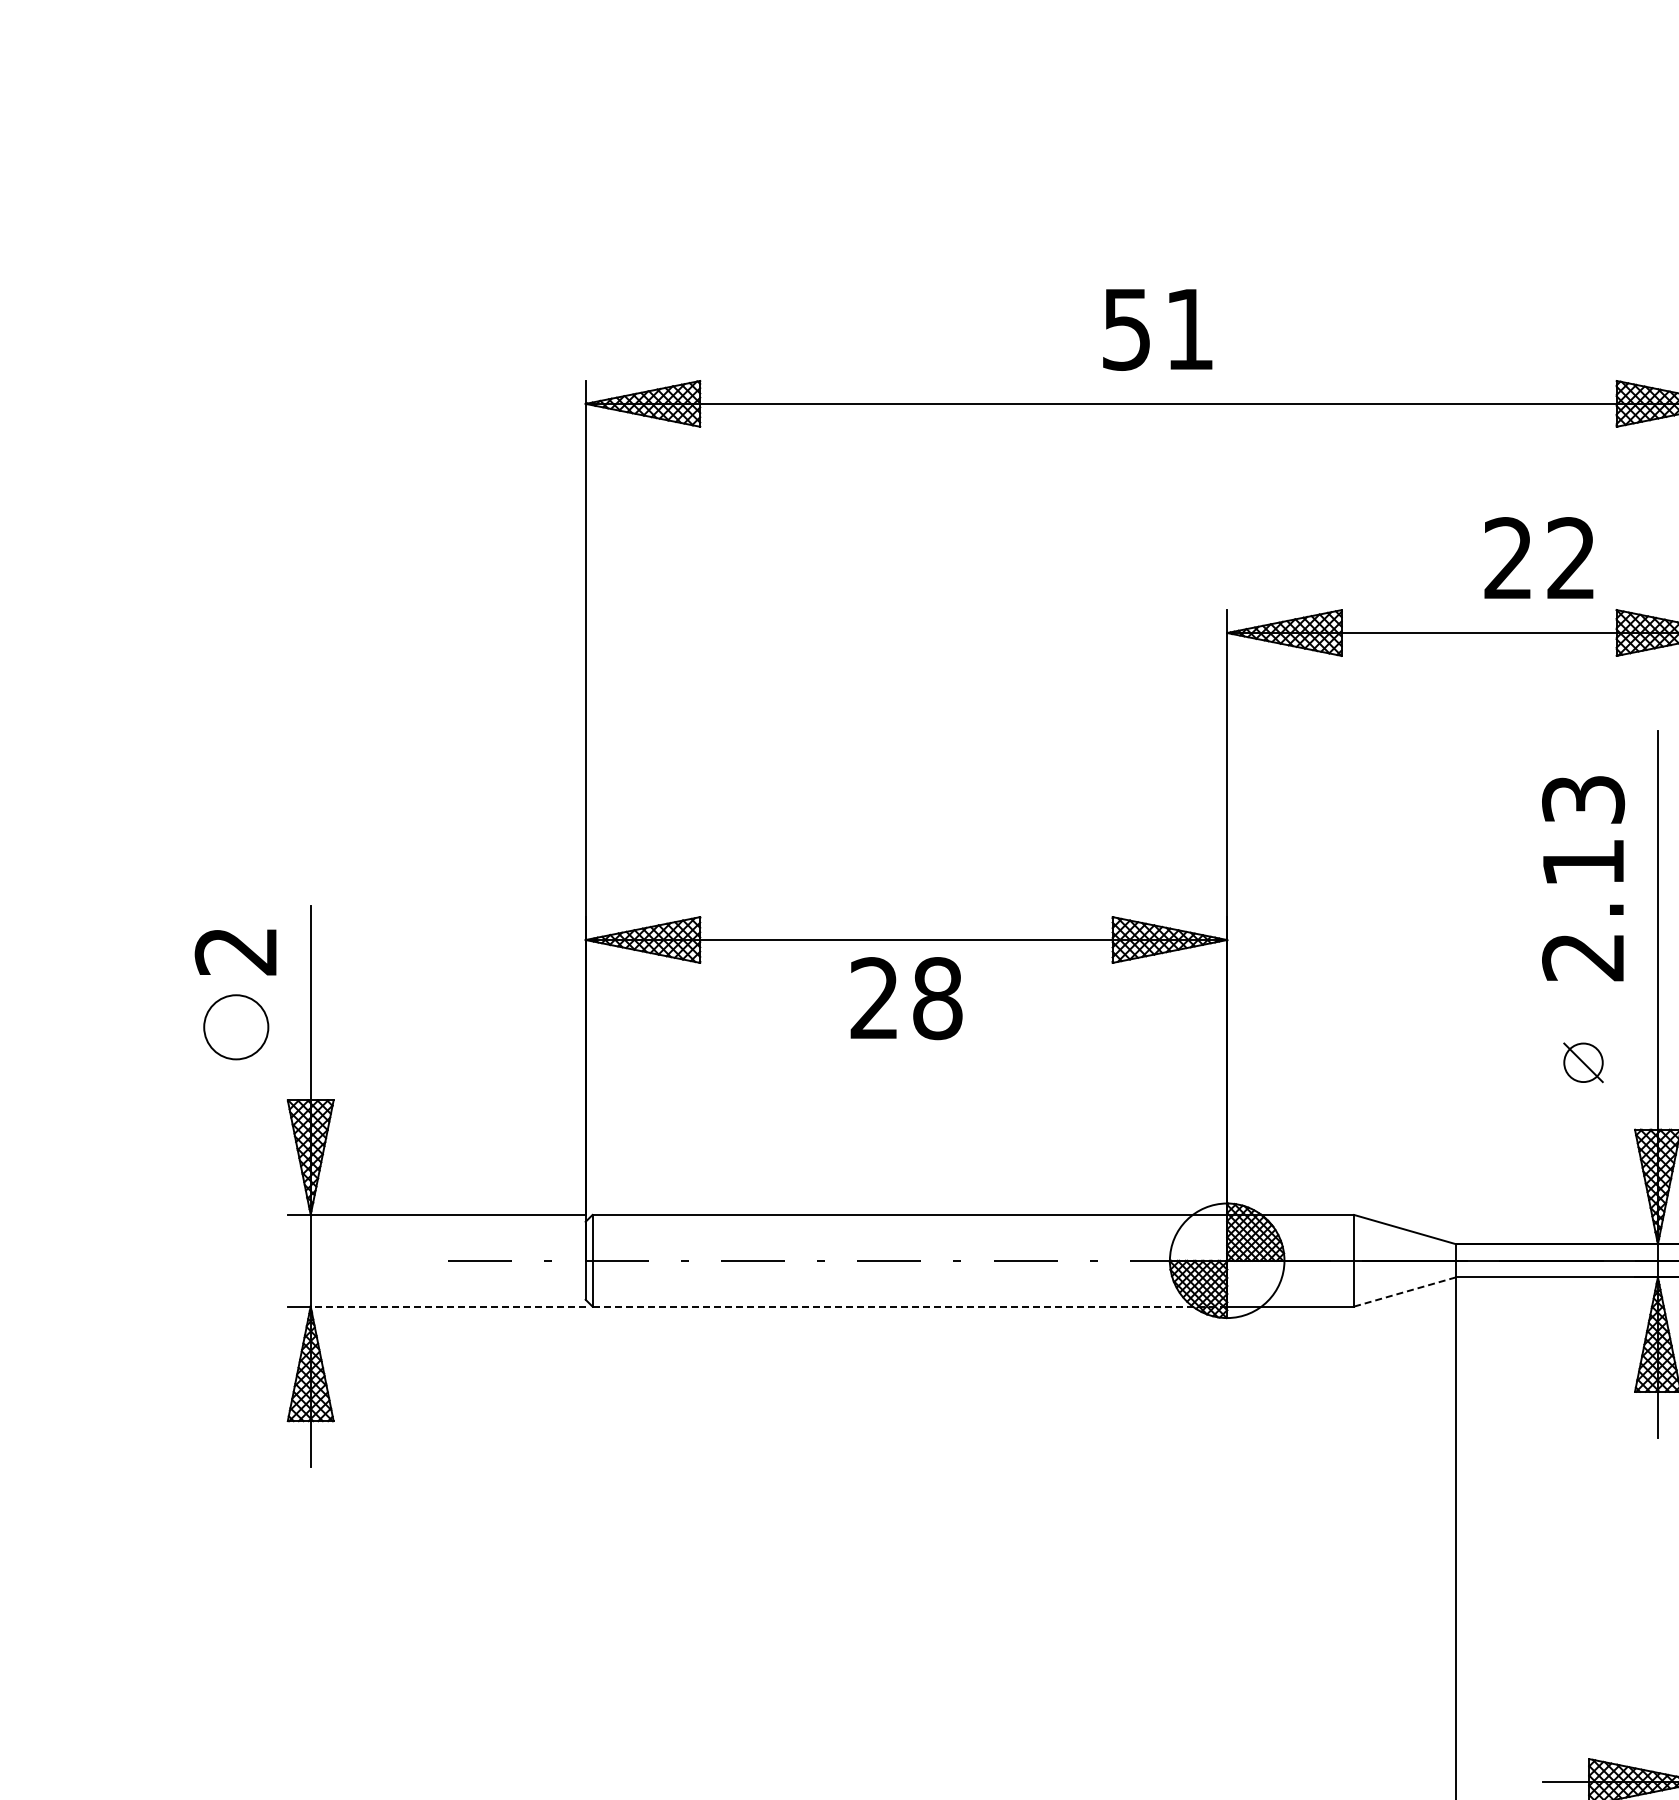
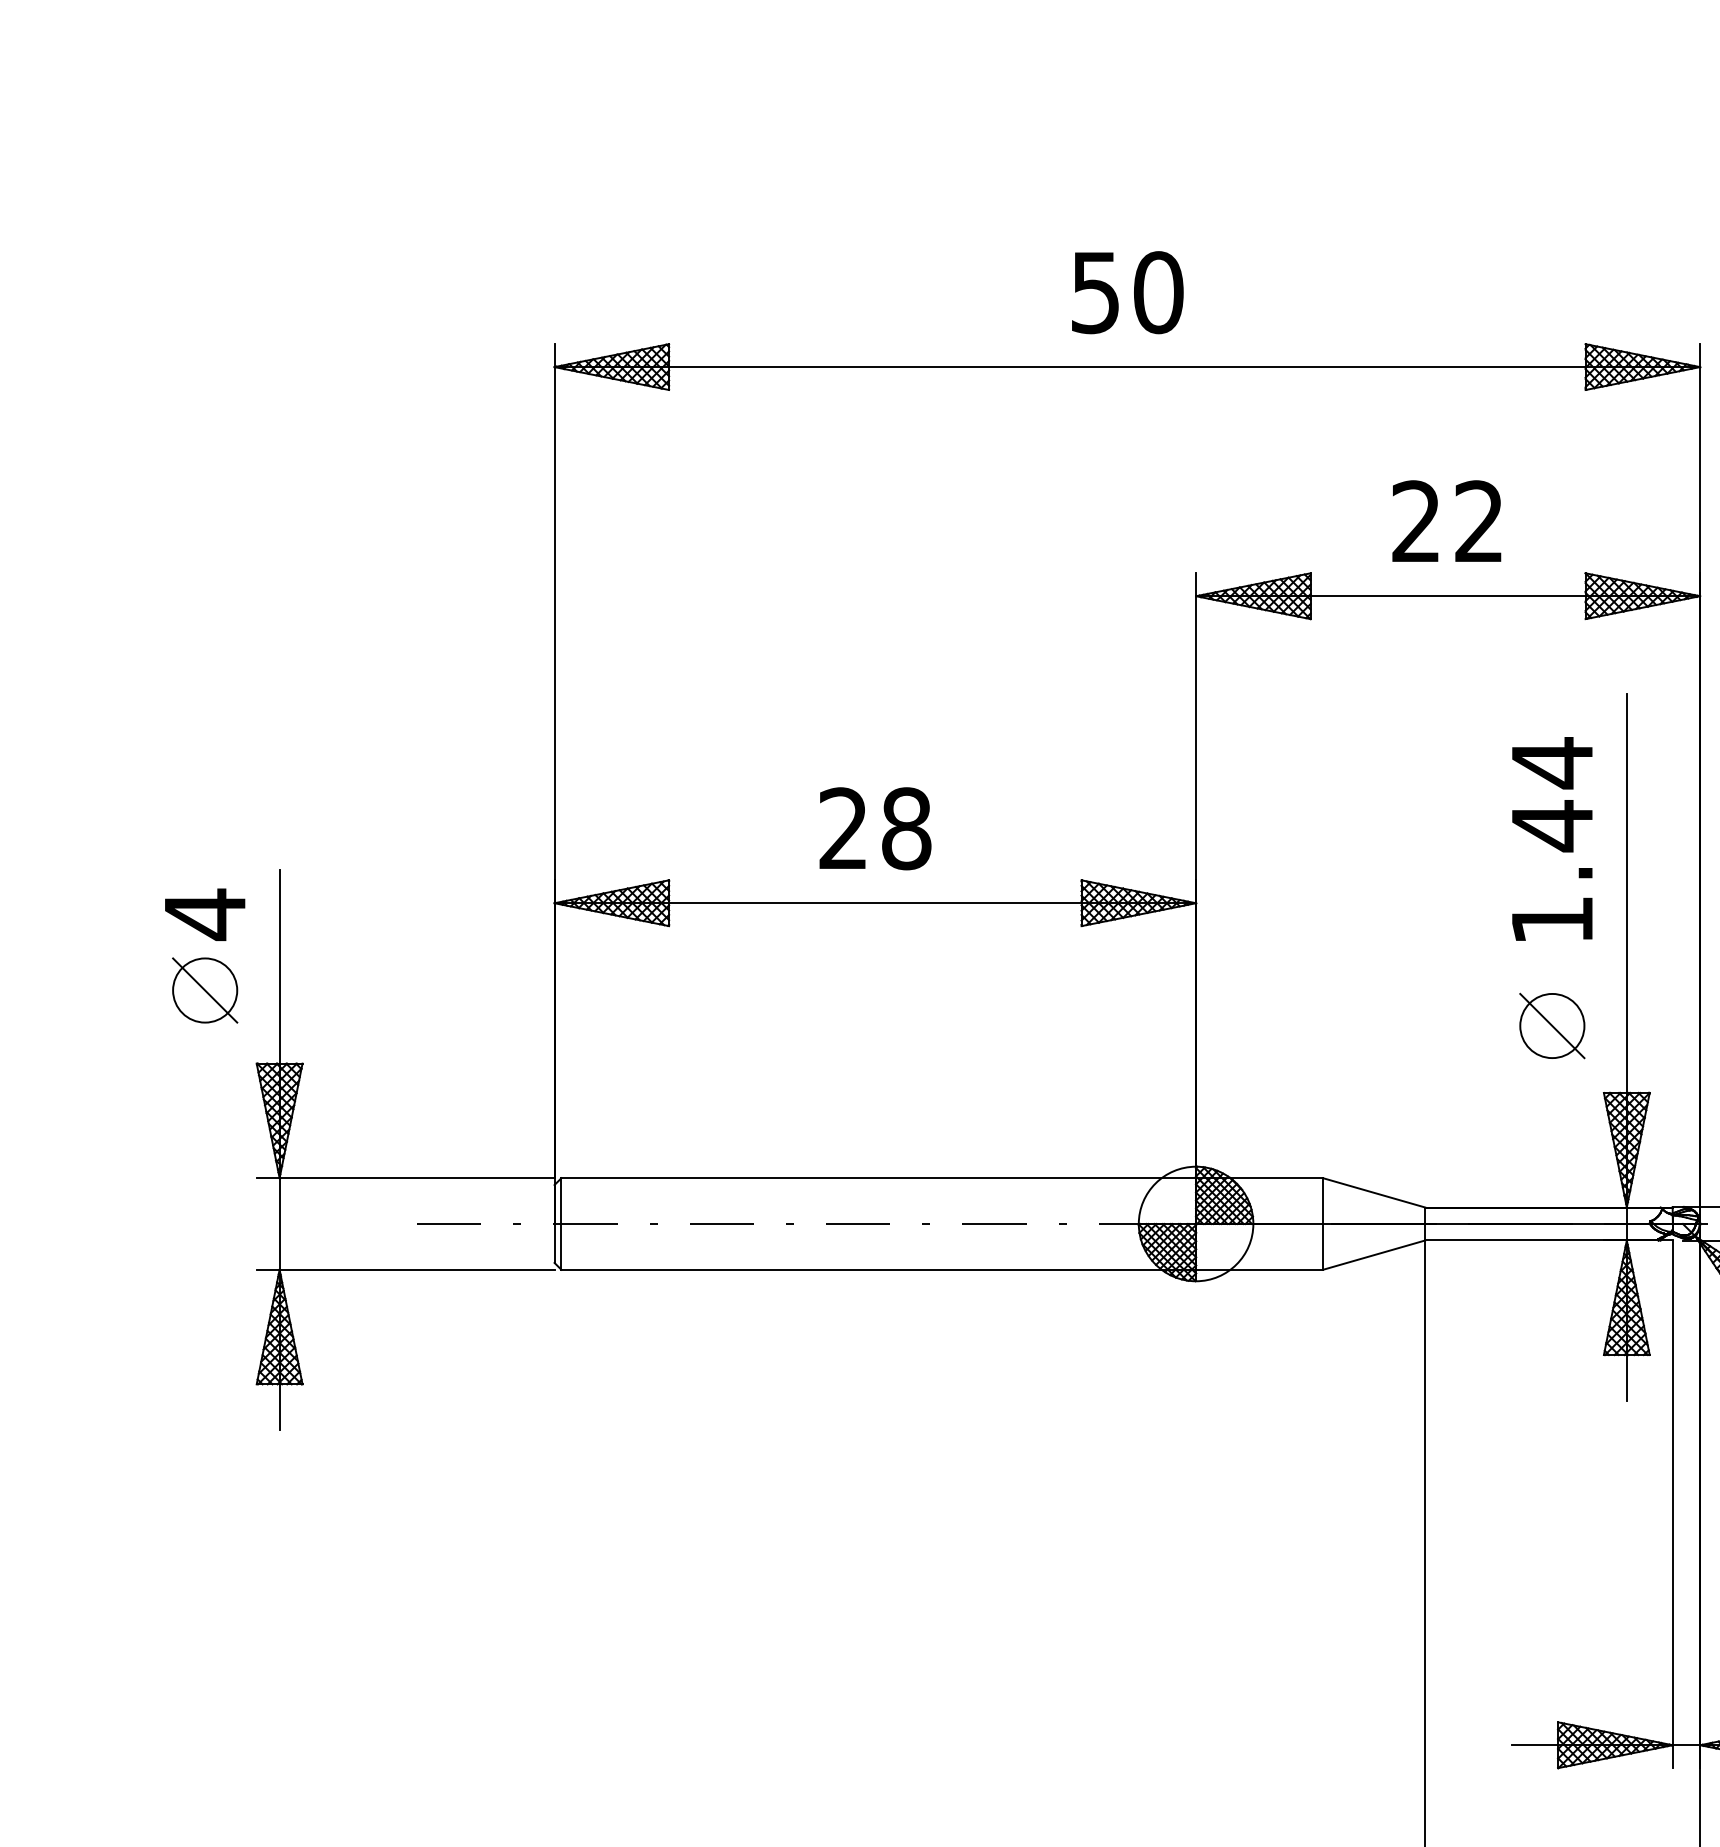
text: (1189, 329) -> (1158, 292), 51 -> 50
text: (1538, 557) -> (1446, 520), moved
text: (1582, 877) -> (1551, 840), 2.13 -> 1.44
text: (235, 951) -> (204, 914), 2 -> 4
text: (906, 998) -> (875, 828), moved
line: (236, 1027) -> (205, 990), added
part: (1583, 1062) -> (1552, 1025), size x1.67
line: (1405, 1292) -> (1374, 1255), dashed -> solid
line: (447, 1306) -> (416, 1269), dashed -> solid
line: (910, 1306) -> (879, 1269), dashed -> solid

